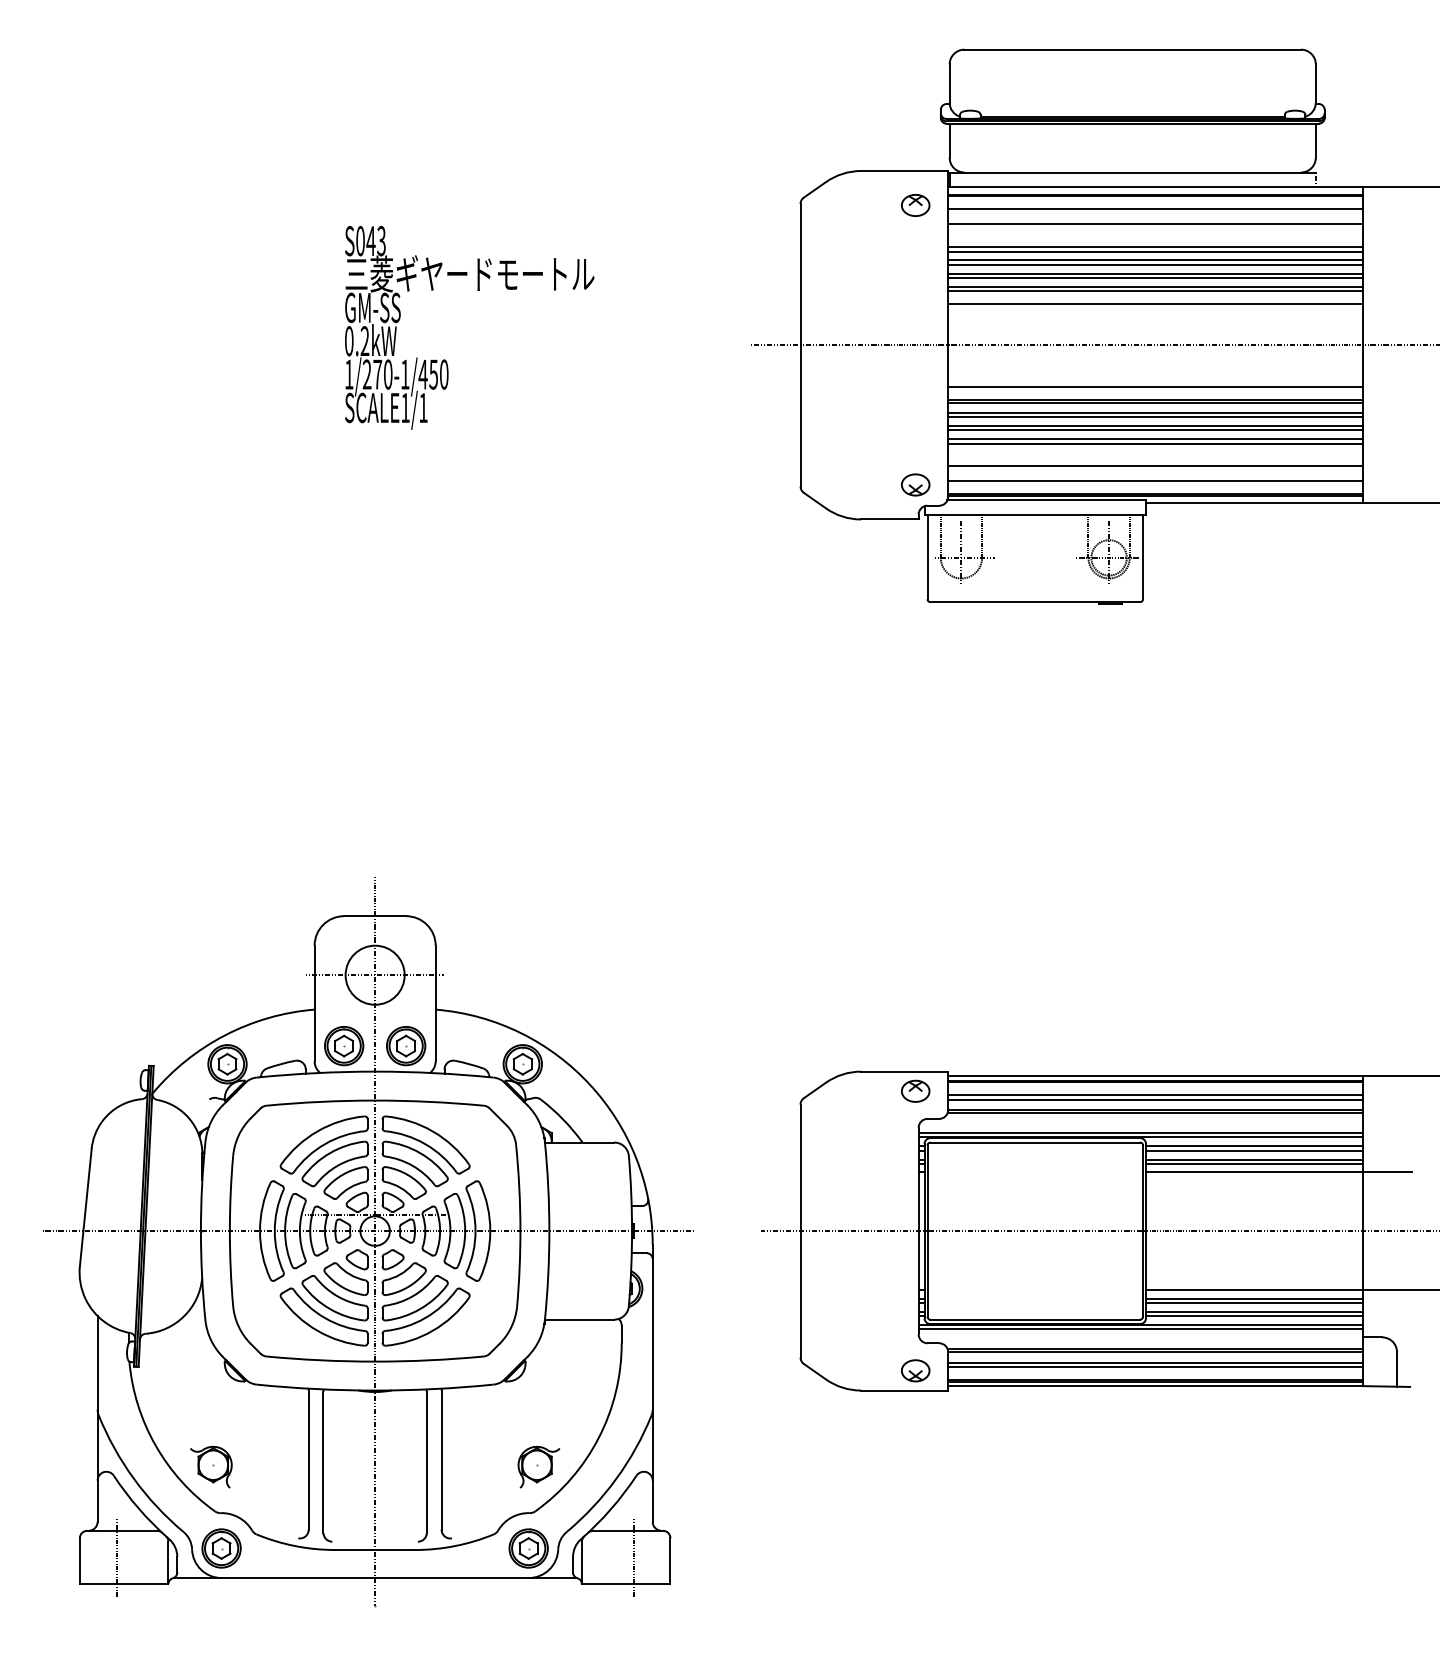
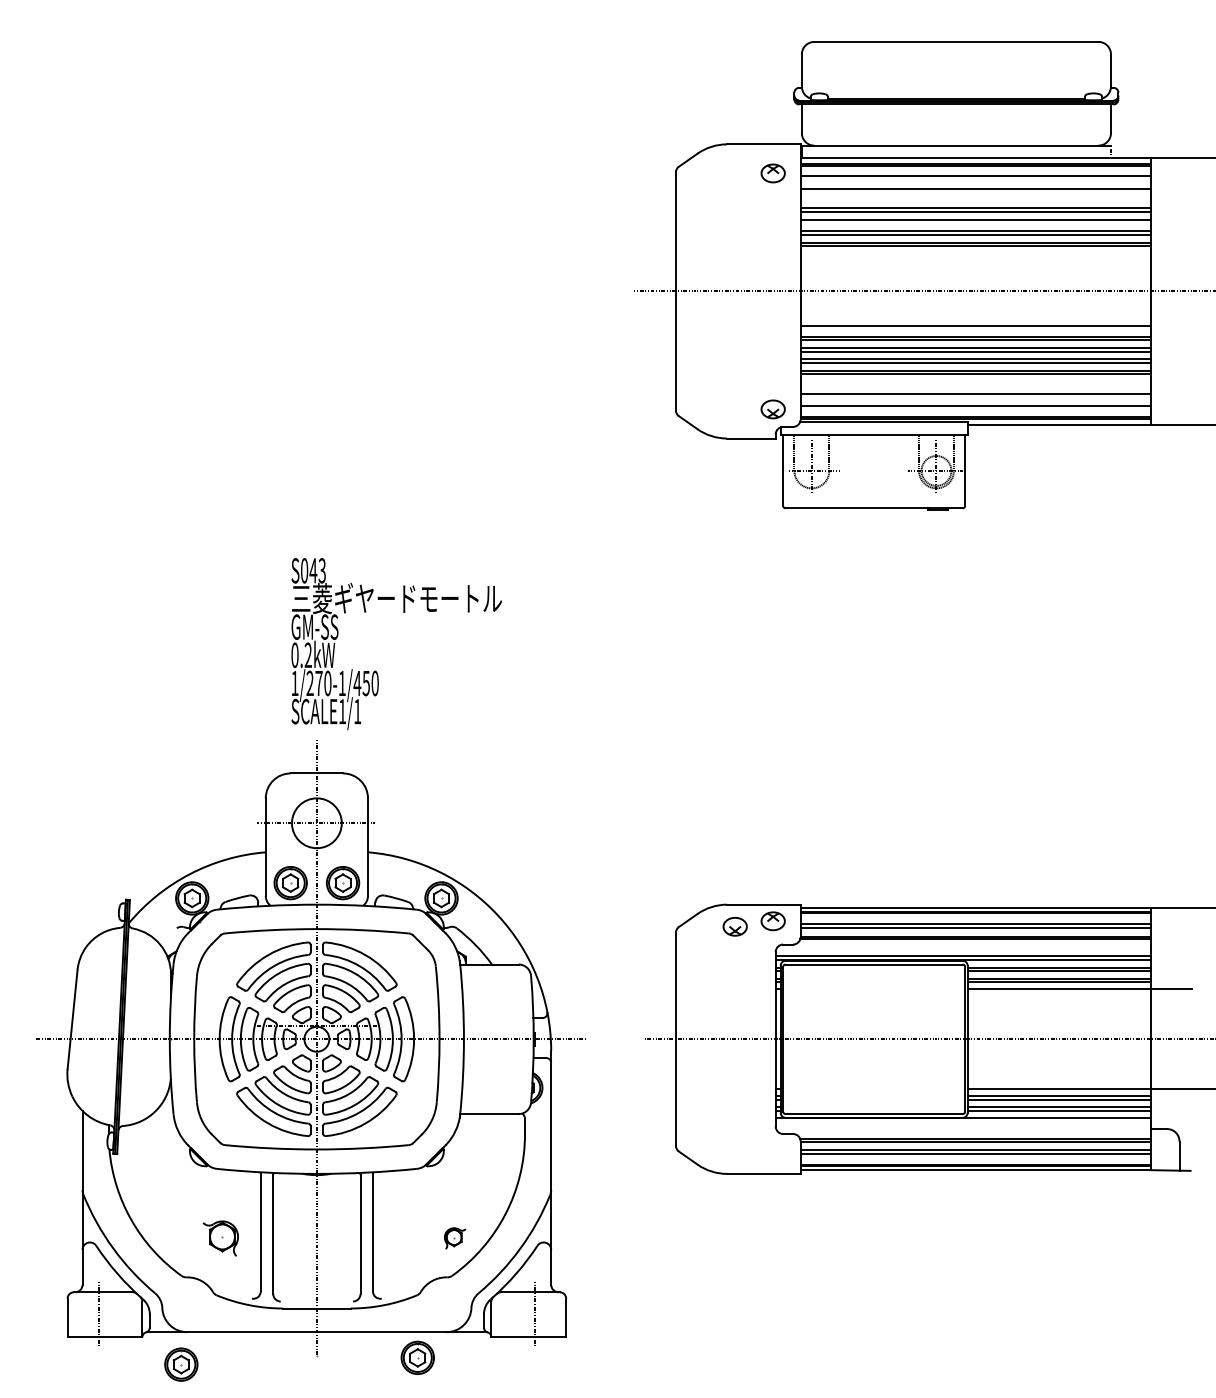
line: (1155, 264) -> (975, 223), removed
line: (1155, 303) -> (975, 256), removed
text: (469, 327) -> (396, 643), moved
line: (1140, 1329) -> (962, 1122), removed
part: (915, 1370) -> (735, 926), moved
part: (211, 1466) -> (220, 1238), moved
part: (538, 1466) -> (454, 1238), size x0.6
part: (221, 1548) -> (181, 1364), moved
part: (528, 1548) -> (417, 1357), moved

